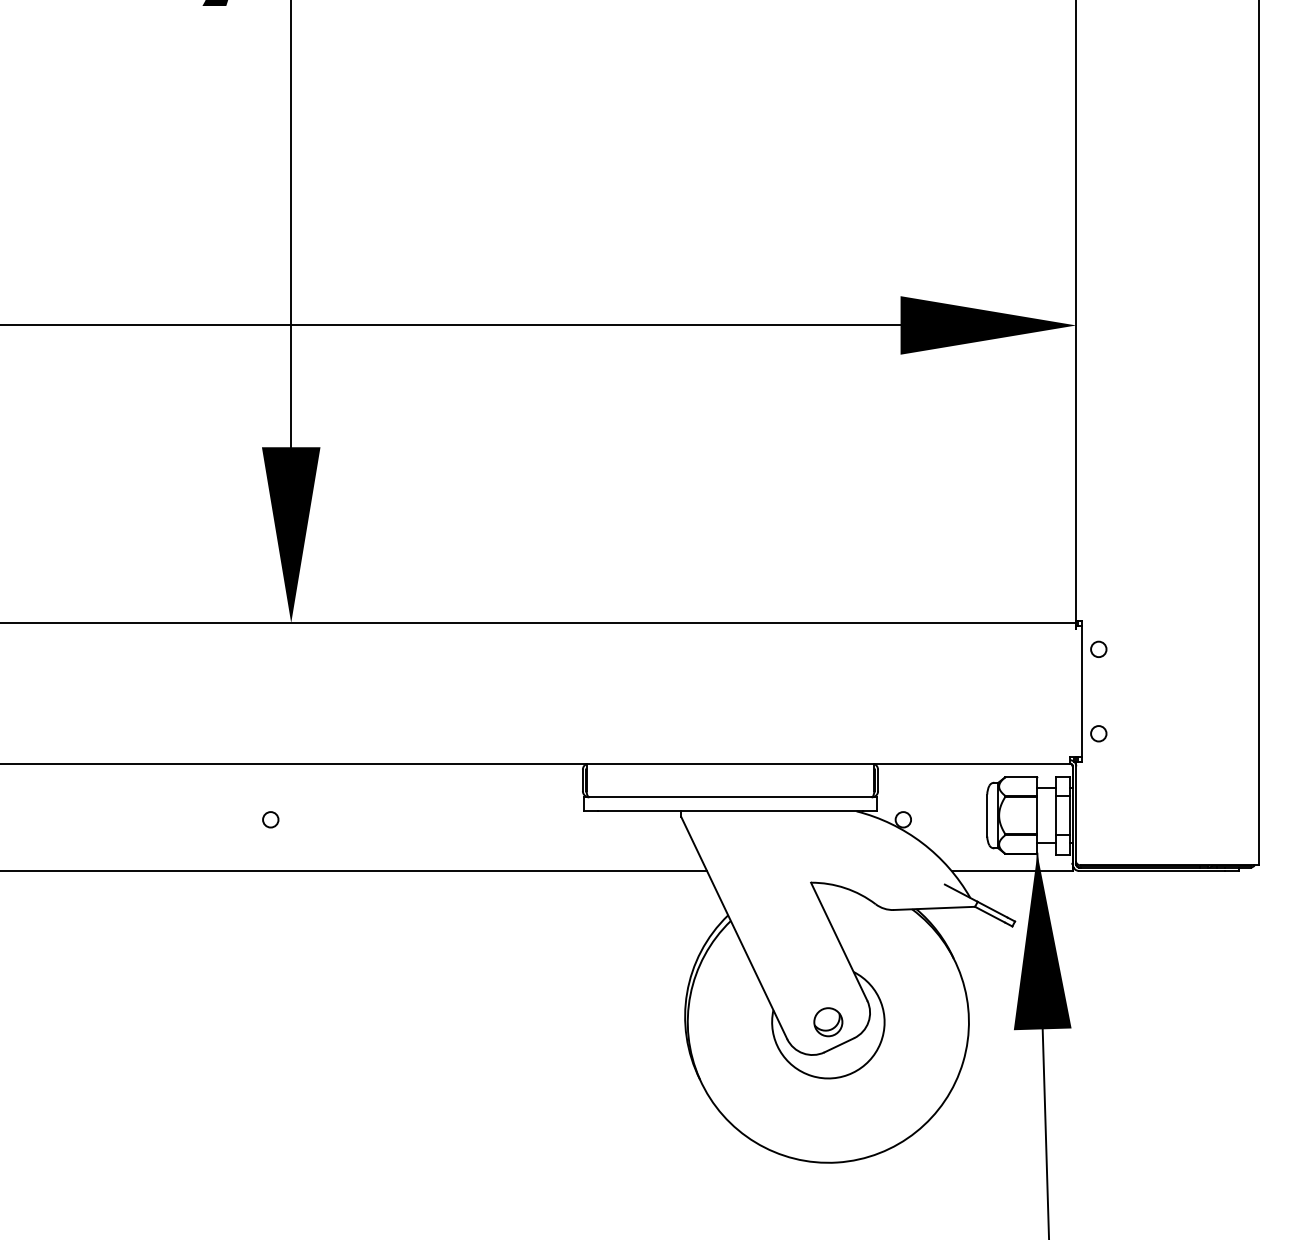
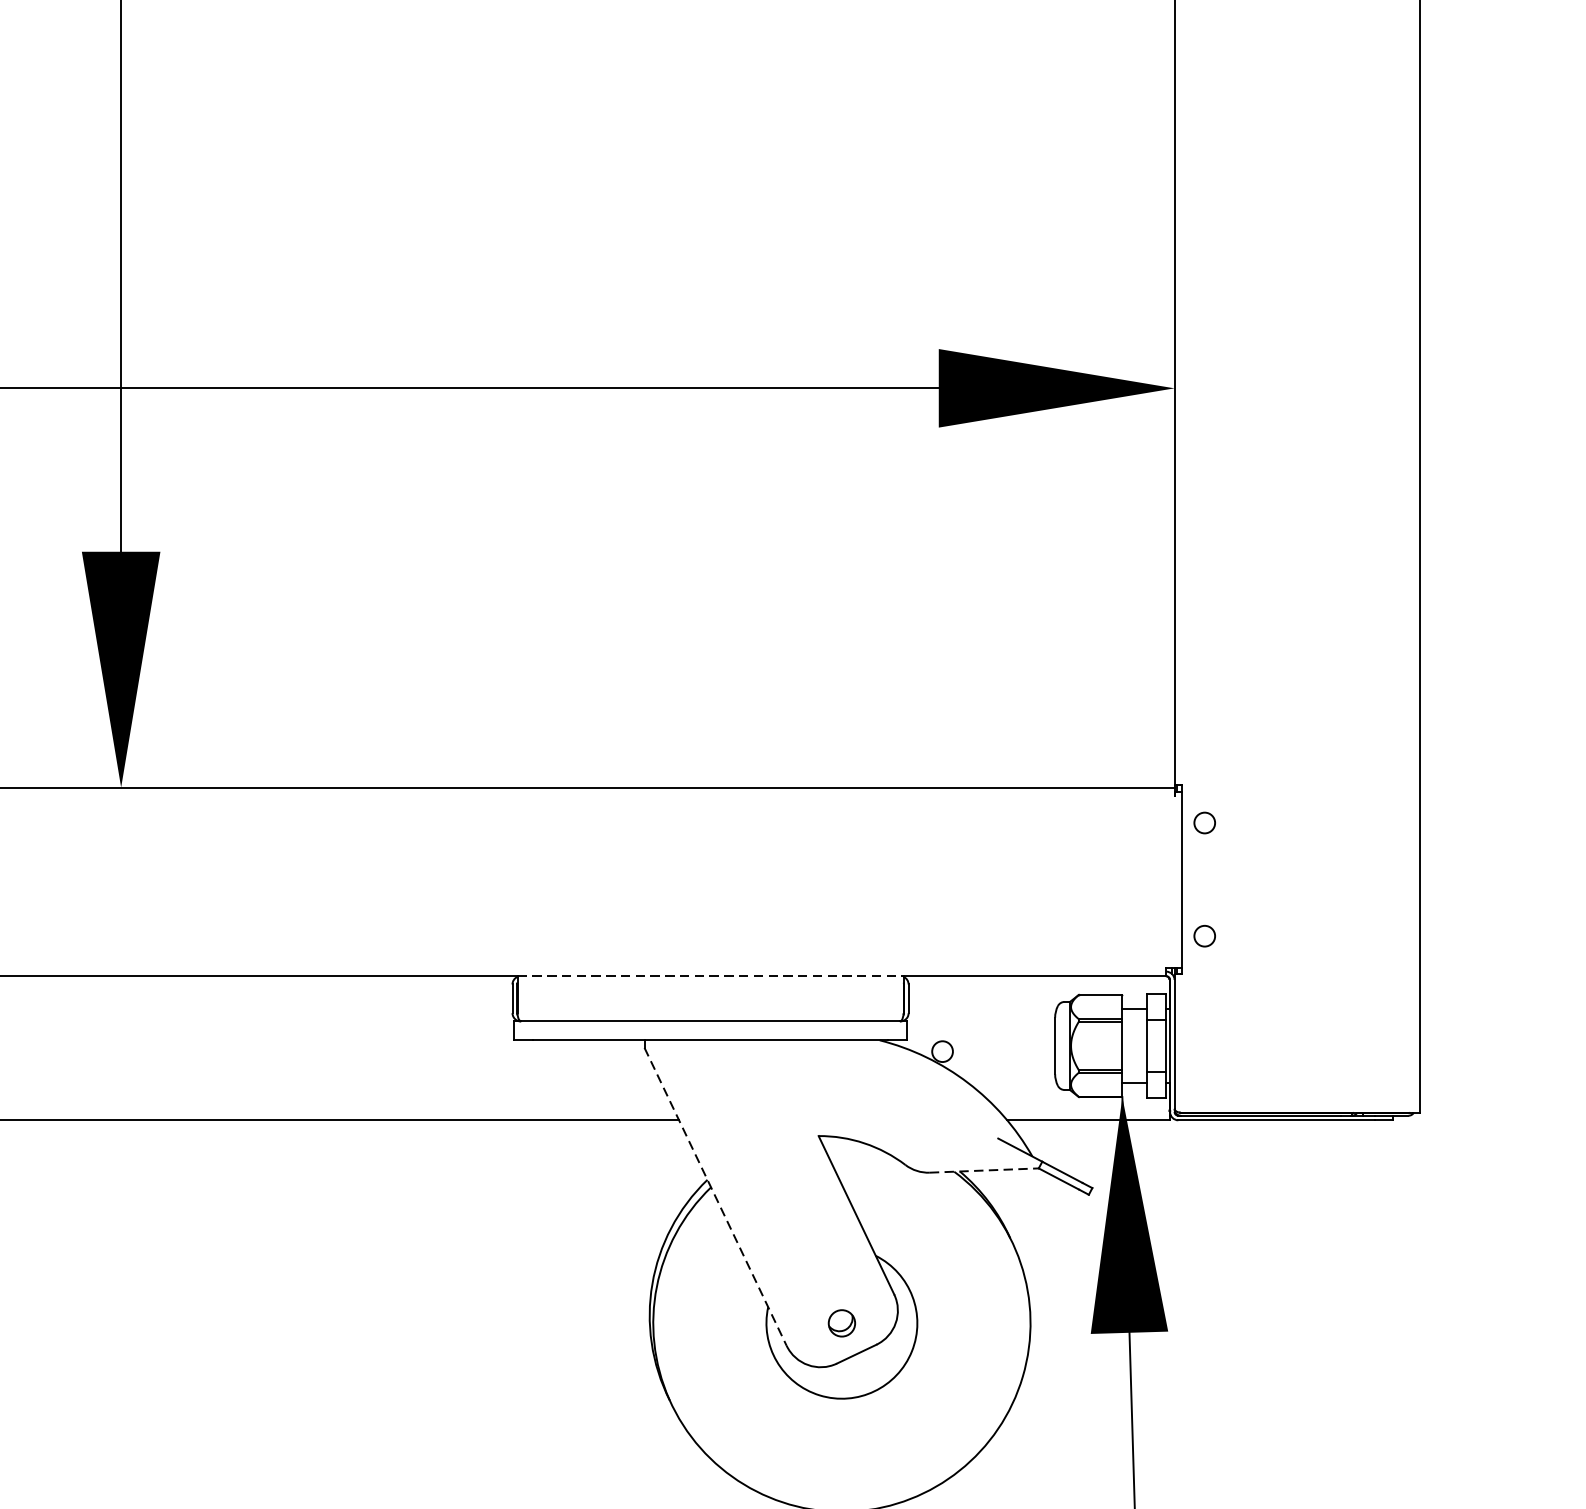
line: (730, 763) -> (710, 976), solid -> dashed
circle: (270, 819) -> (93, 1051), removed
line: (934, 908) -> (984, 1170), solid -> dashed
line: (734, 928) -> (715, 1197), solid -> dashed
part: (828, 1022) -> (842, 1323), size x0.7

